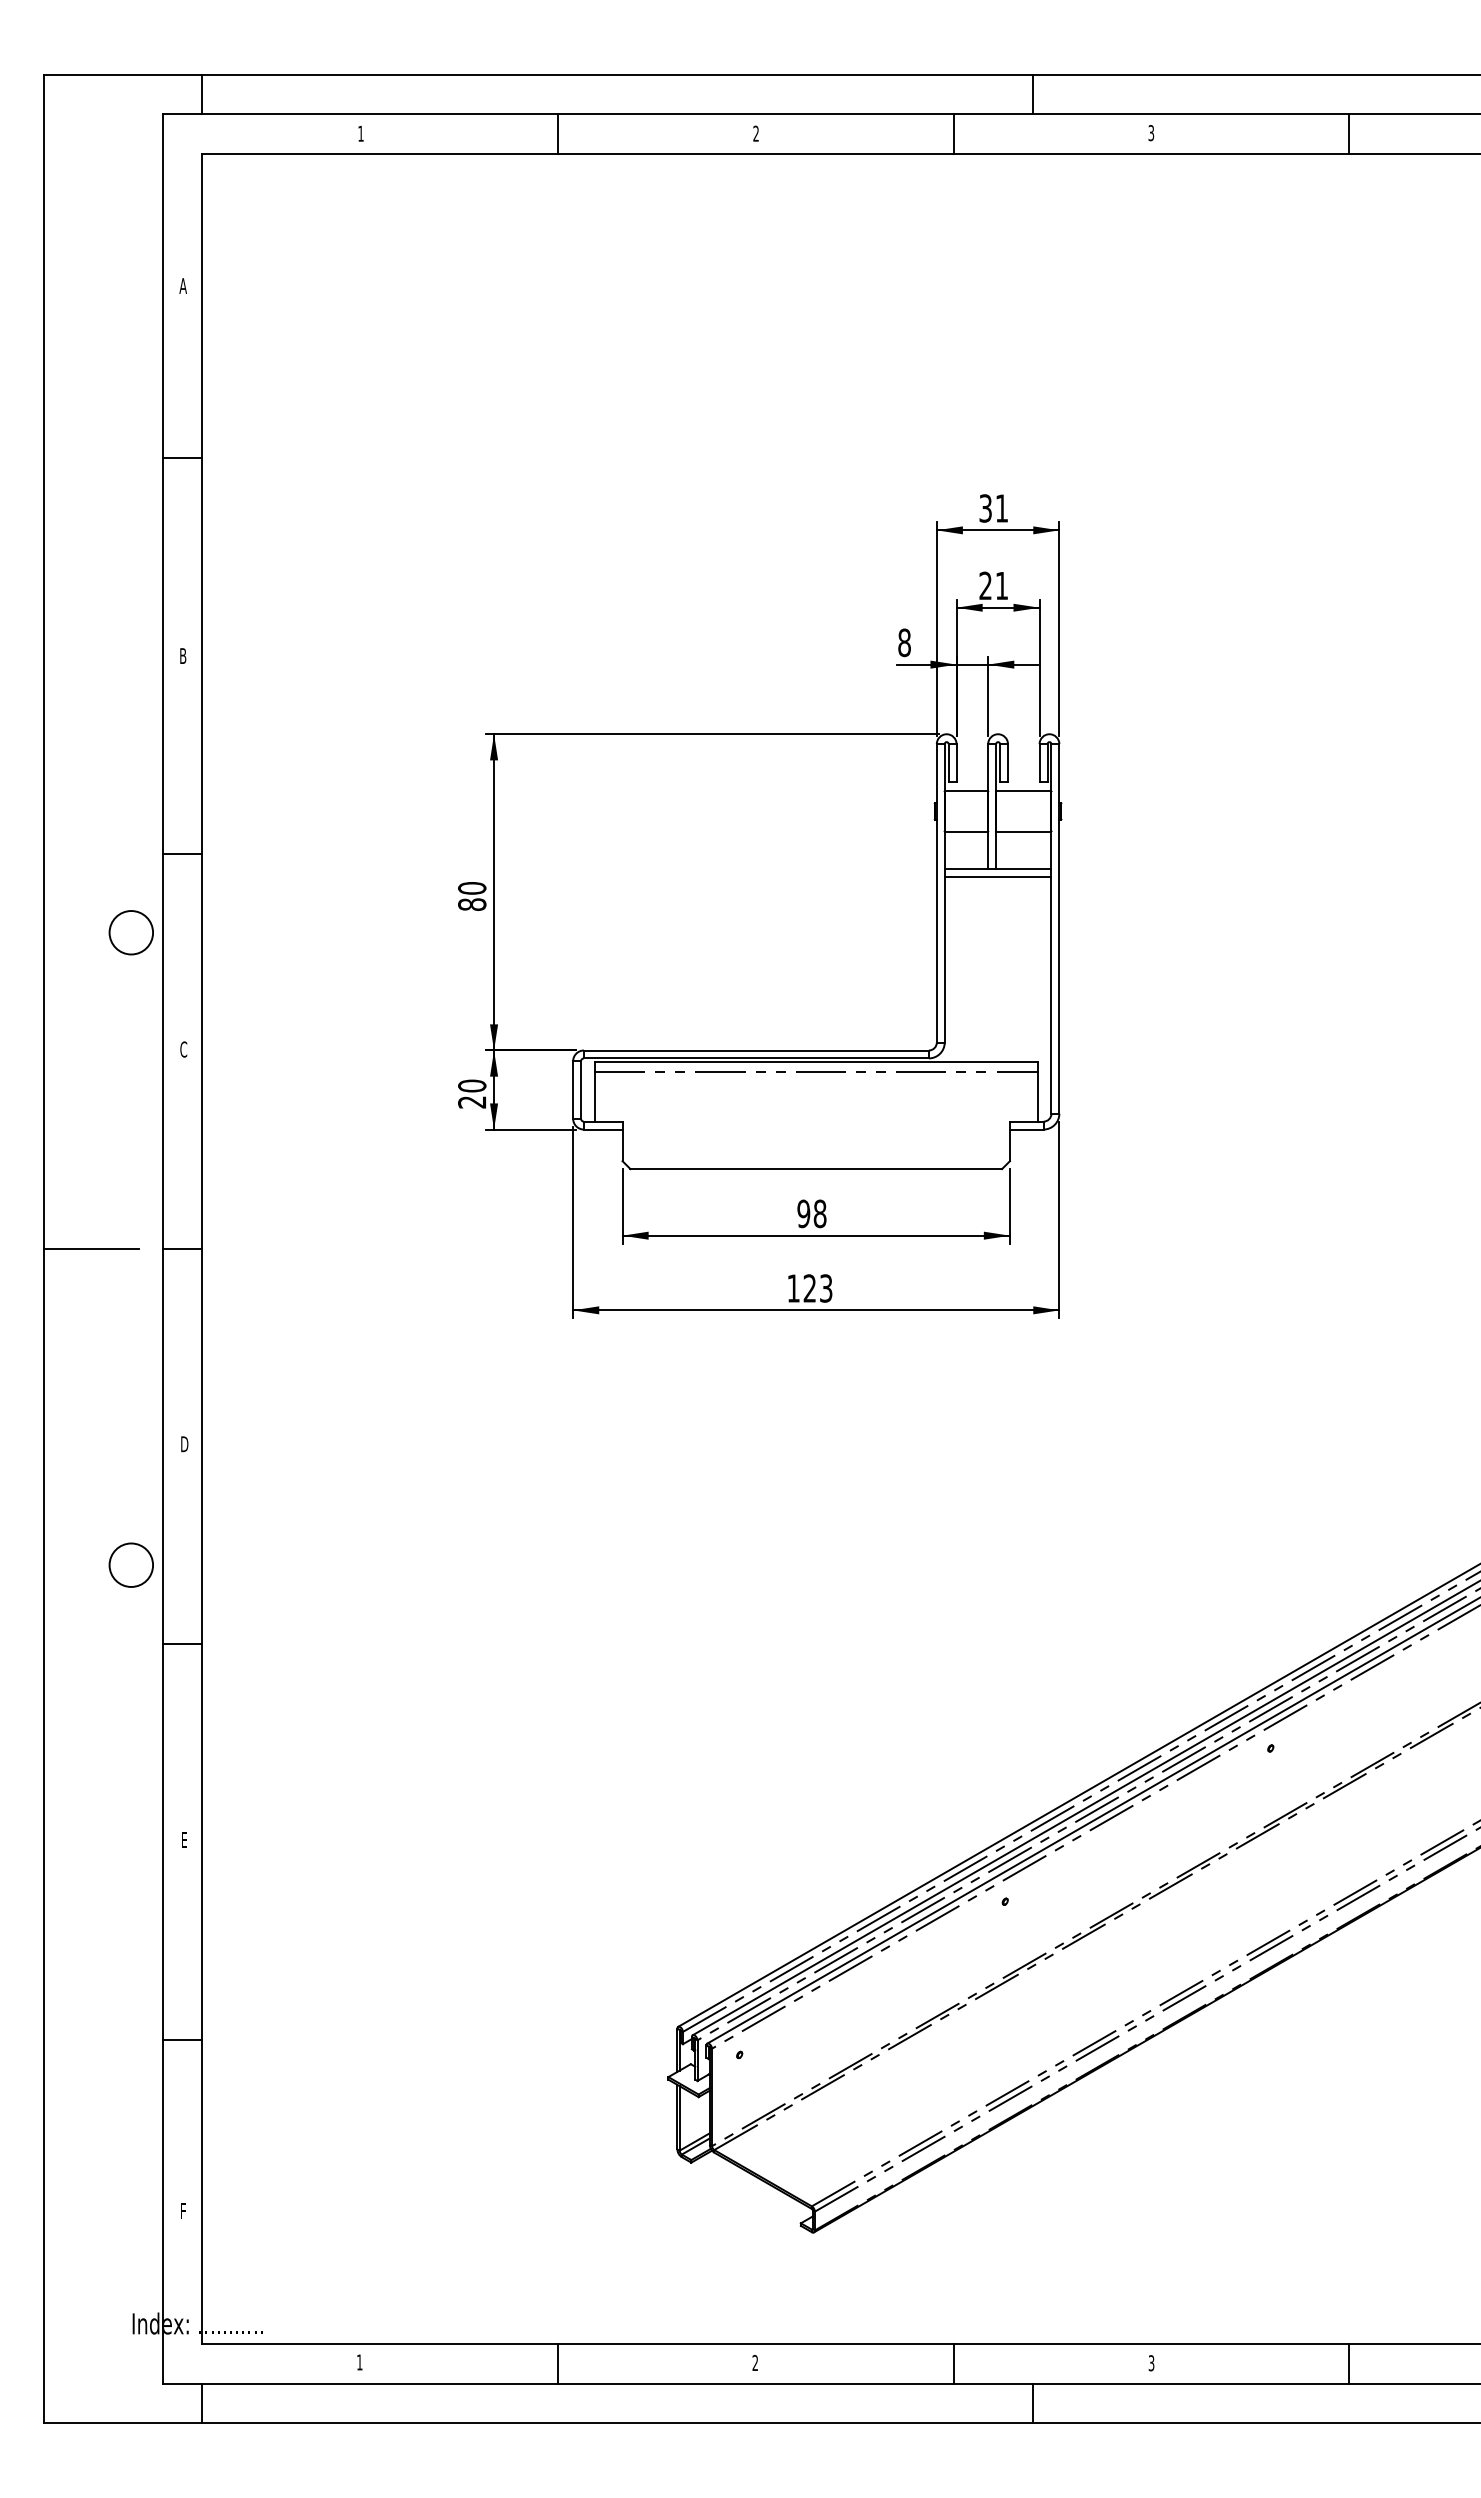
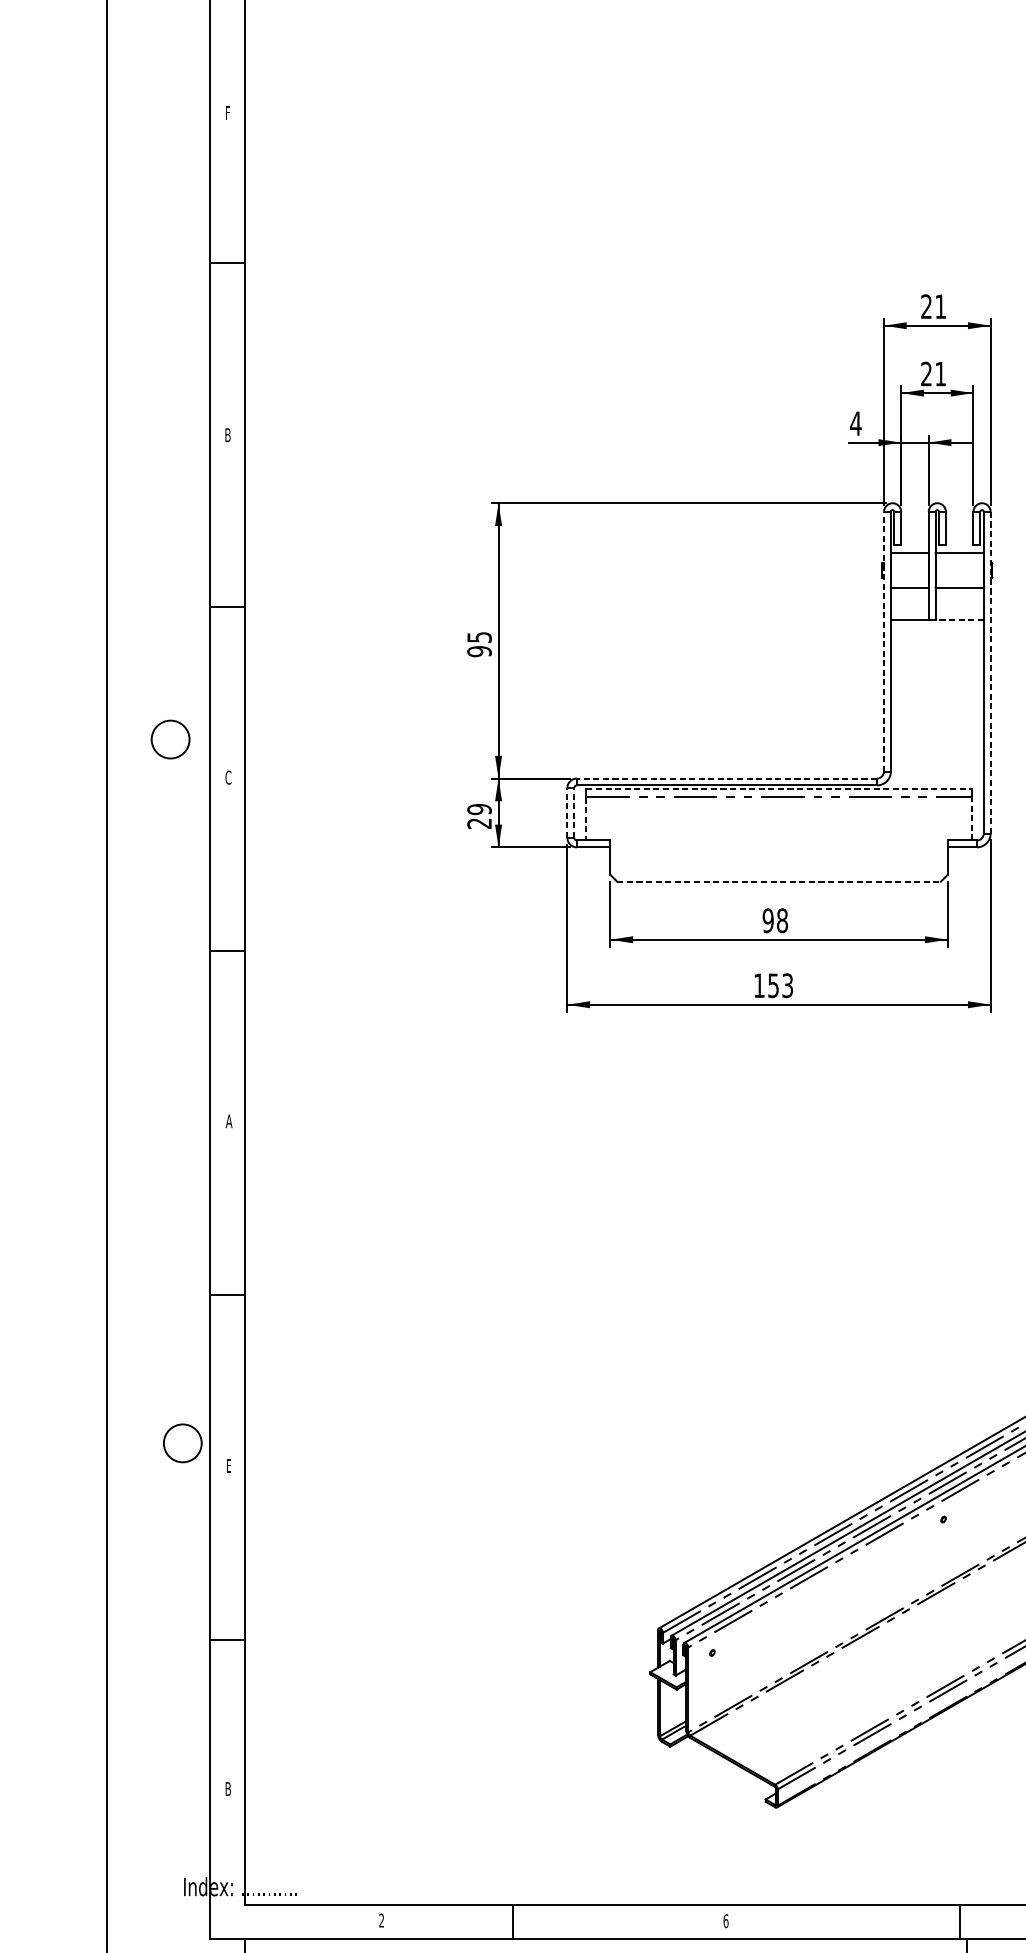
text: (182, 285) -> (227, 112), A -> F
text: (985, 508) -> (926, 306), 31 -> 21
text: (904, 642) -> (855, 423), 8 -> 4
line: (1023, 868) -> (959, 620), solid -> dashed
line: (997, 876) -> (936, 627), removed
line: (936, 892) -> (883, 641), solid -> dashed
text: (472, 896) -> (479, 644), 80 -> 95
line: (1059, 928) -> (990, 672), solid -> dashed
circle: (130, 932) -> (169, 739), moved
line: (755, 1050) -> (726, 778), solid -> dashed
line: (816, 1062) -> (779, 788), solid -> dashed
text: (472, 1085) -> (479, 809), 20 -> 29
line: (573, 1090) -> (567, 813), solid -> dashed
line: (581, 1090) -> (574, 813), solid -> dashed
line: (594, 1096) -> (586, 818), solid -> dashed
line: (1037, 1096) -> (971, 818), solid -> dashed
line: (816, 1169) -> (779, 882), solid -> dashed
line: (91, 1249) -> (148, 951), removed
text: (809, 1288) -> (773, 985), 123 -> 153
text: (184, 1444) -> (229, 1121), D -> A
circle: (130, 1564) -> (182, 1442), moved
text: (183, 2211) -> (228, 1789), F -> B
text: (359, 2362) -> (381, 1920), 1 -> 2
line: (558, 2363) -> (512, 1921), moved
text: (755, 2363) -> (726, 1921), 2 -> 6
line: (953, 2363) -> (959, 1921), moved

